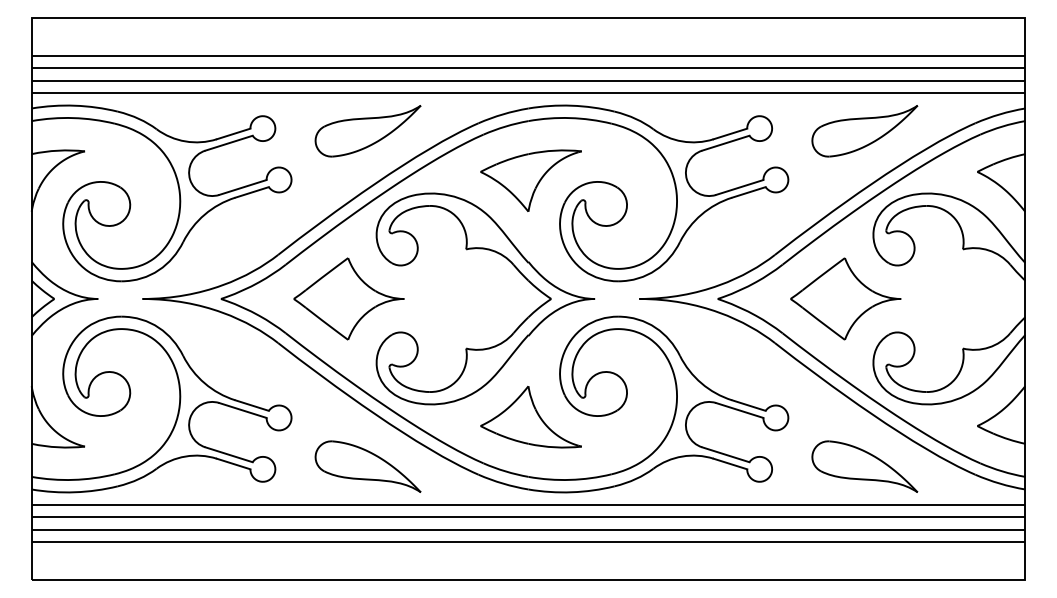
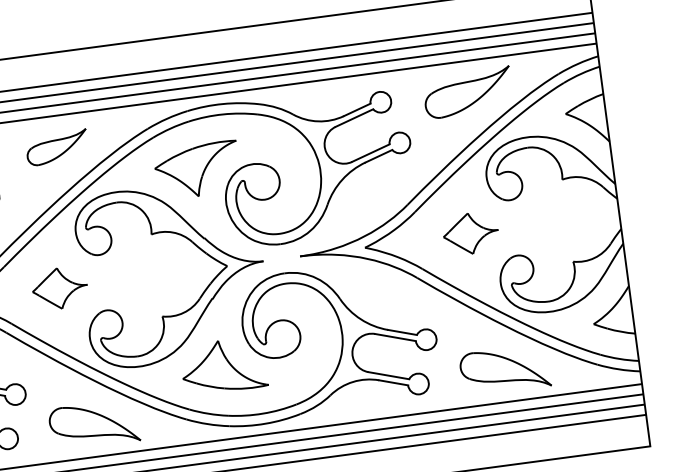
part: (367, 131) -> (56, 147), size x0.7
part: (348, 298) -> (59, 288), size x0.6
part: (845, 298) -> (470, 233), size x0.6

